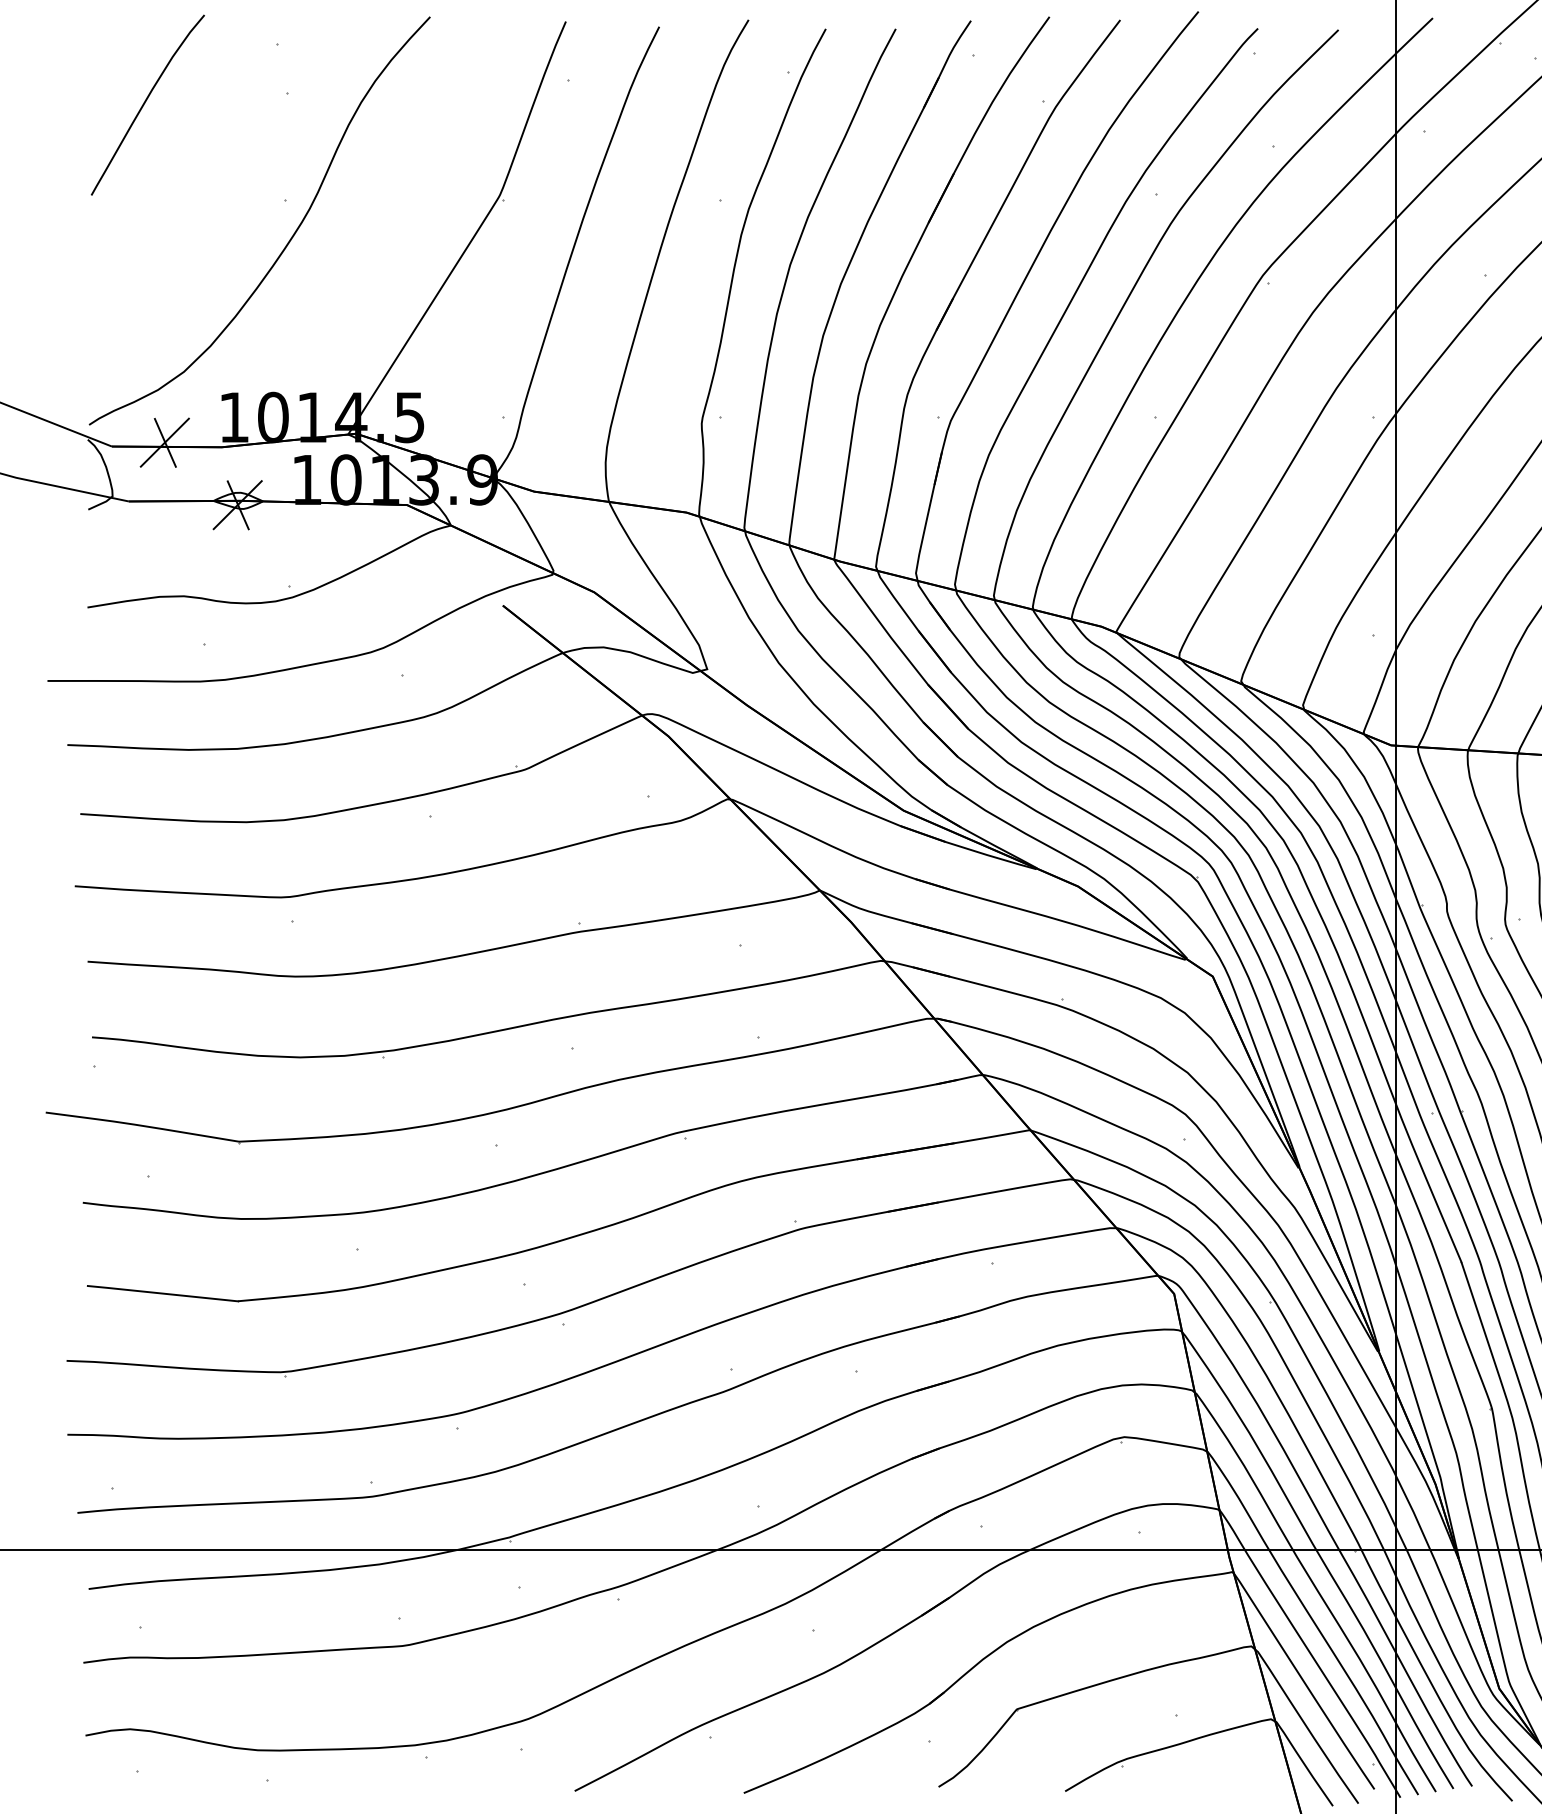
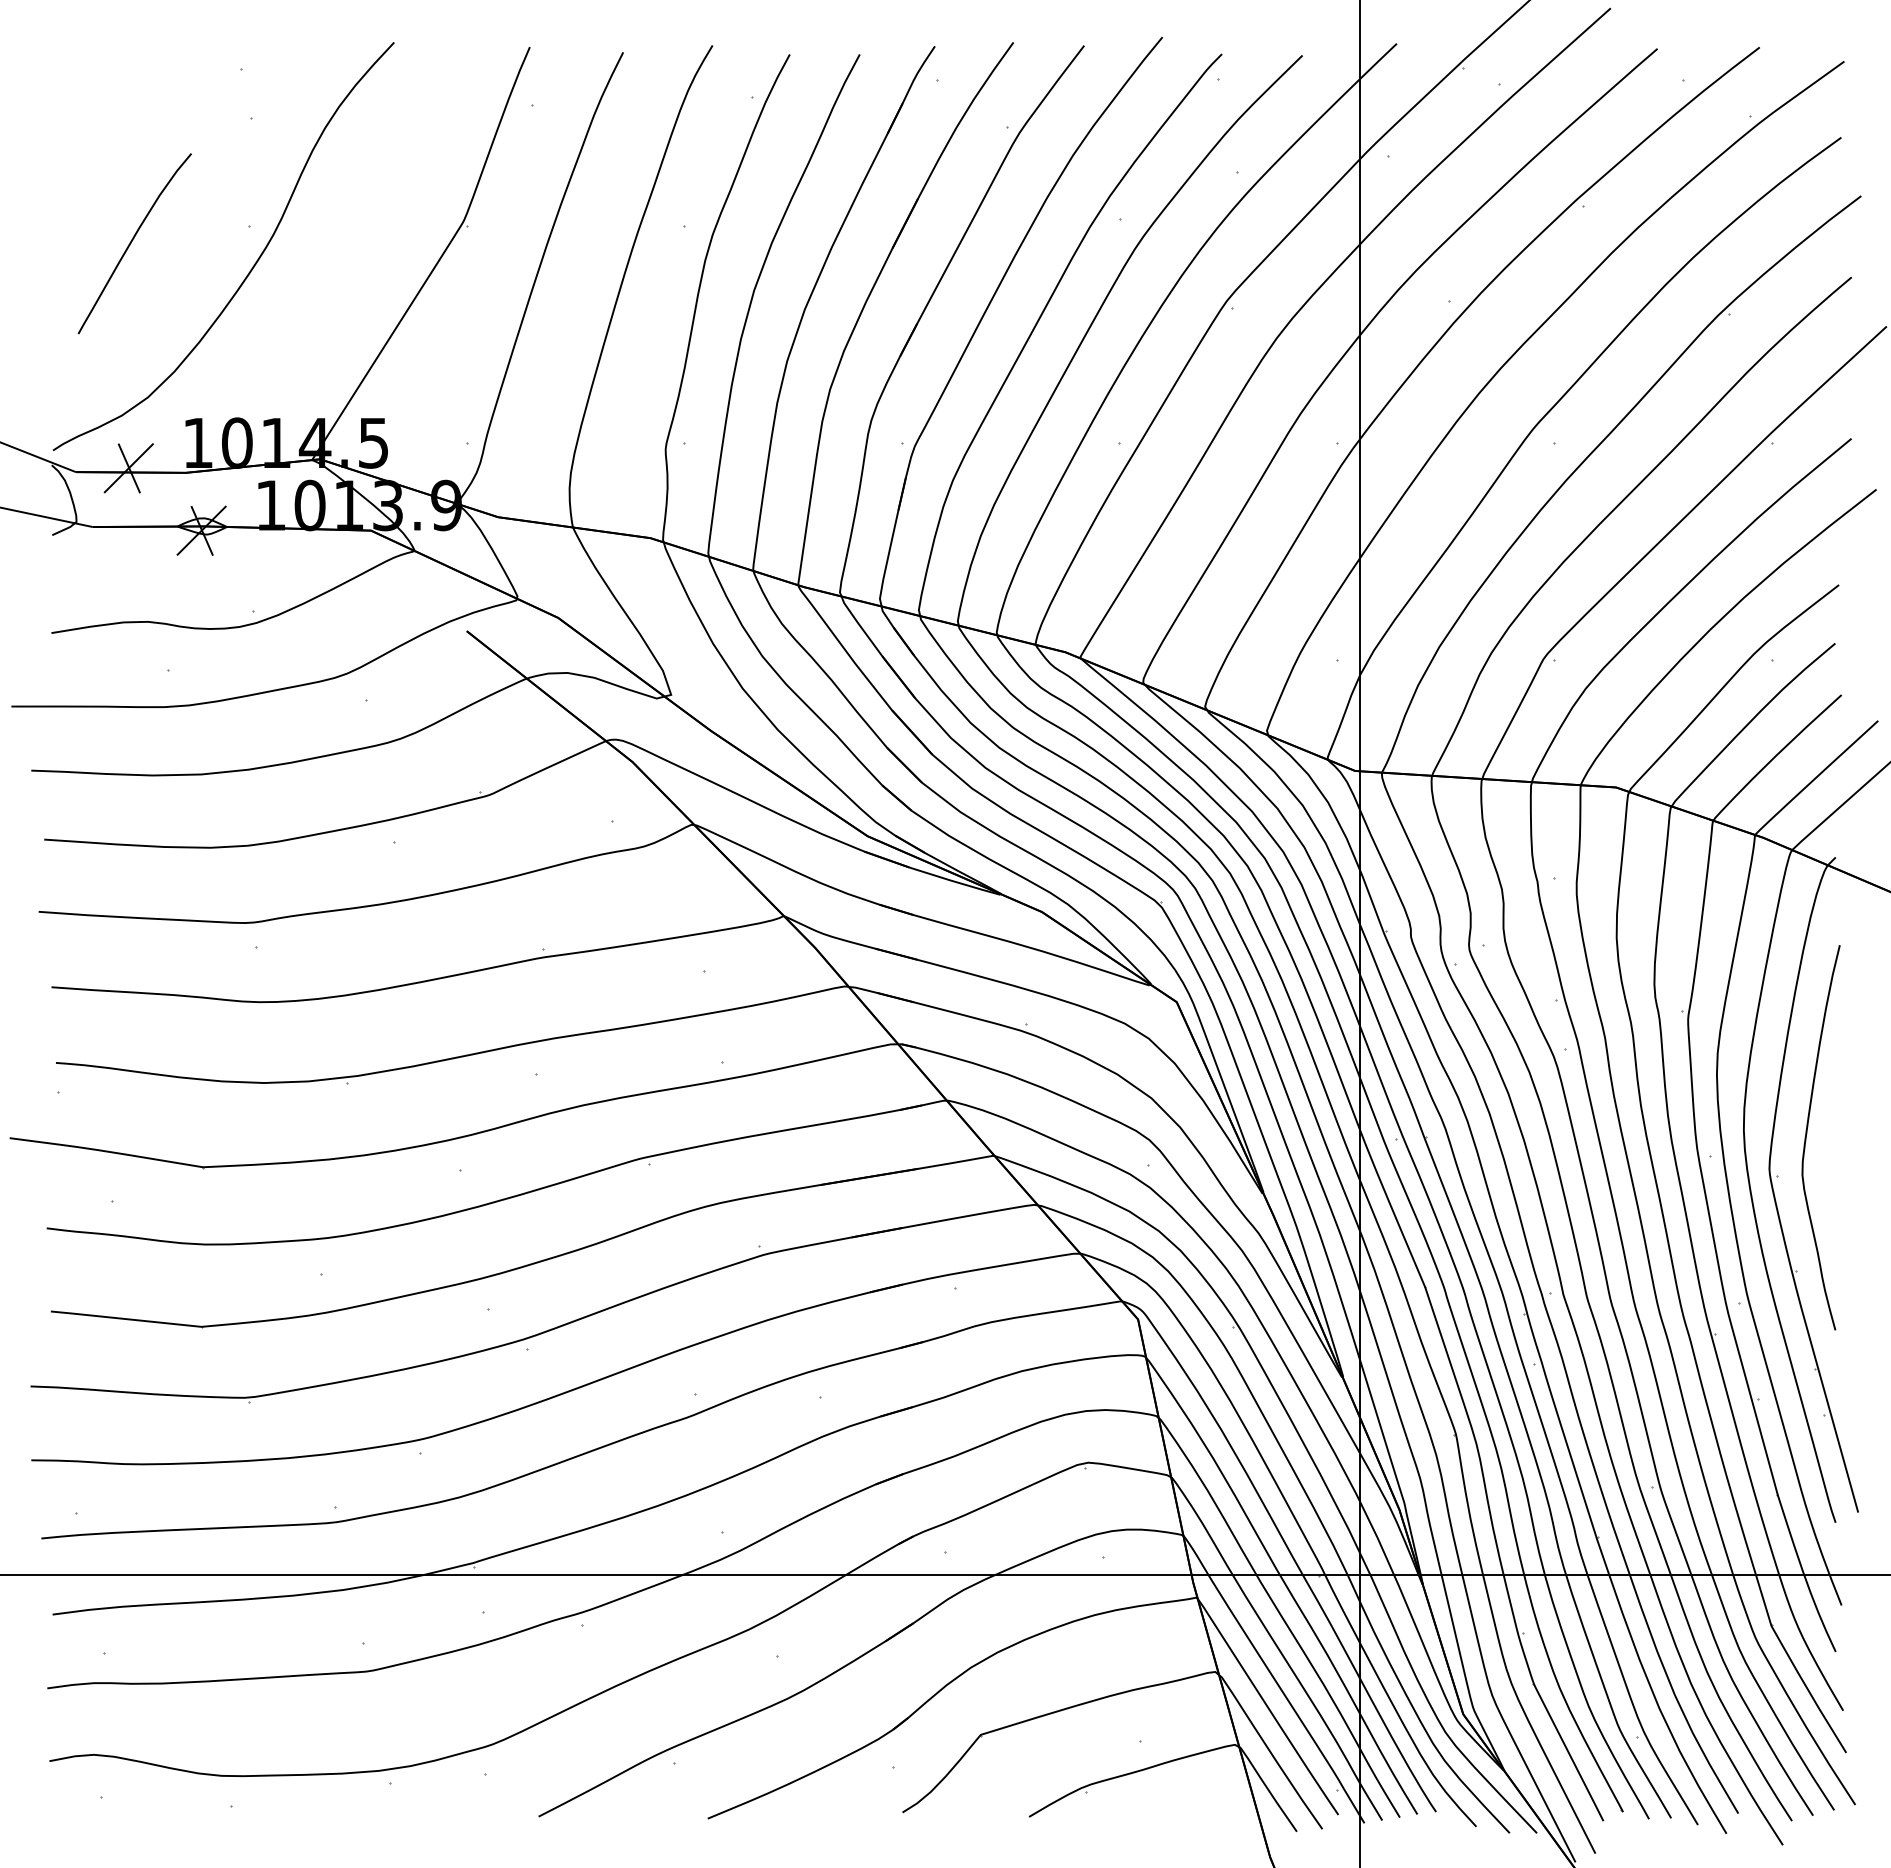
curve: (145, 102) -> (132, 241), moved

